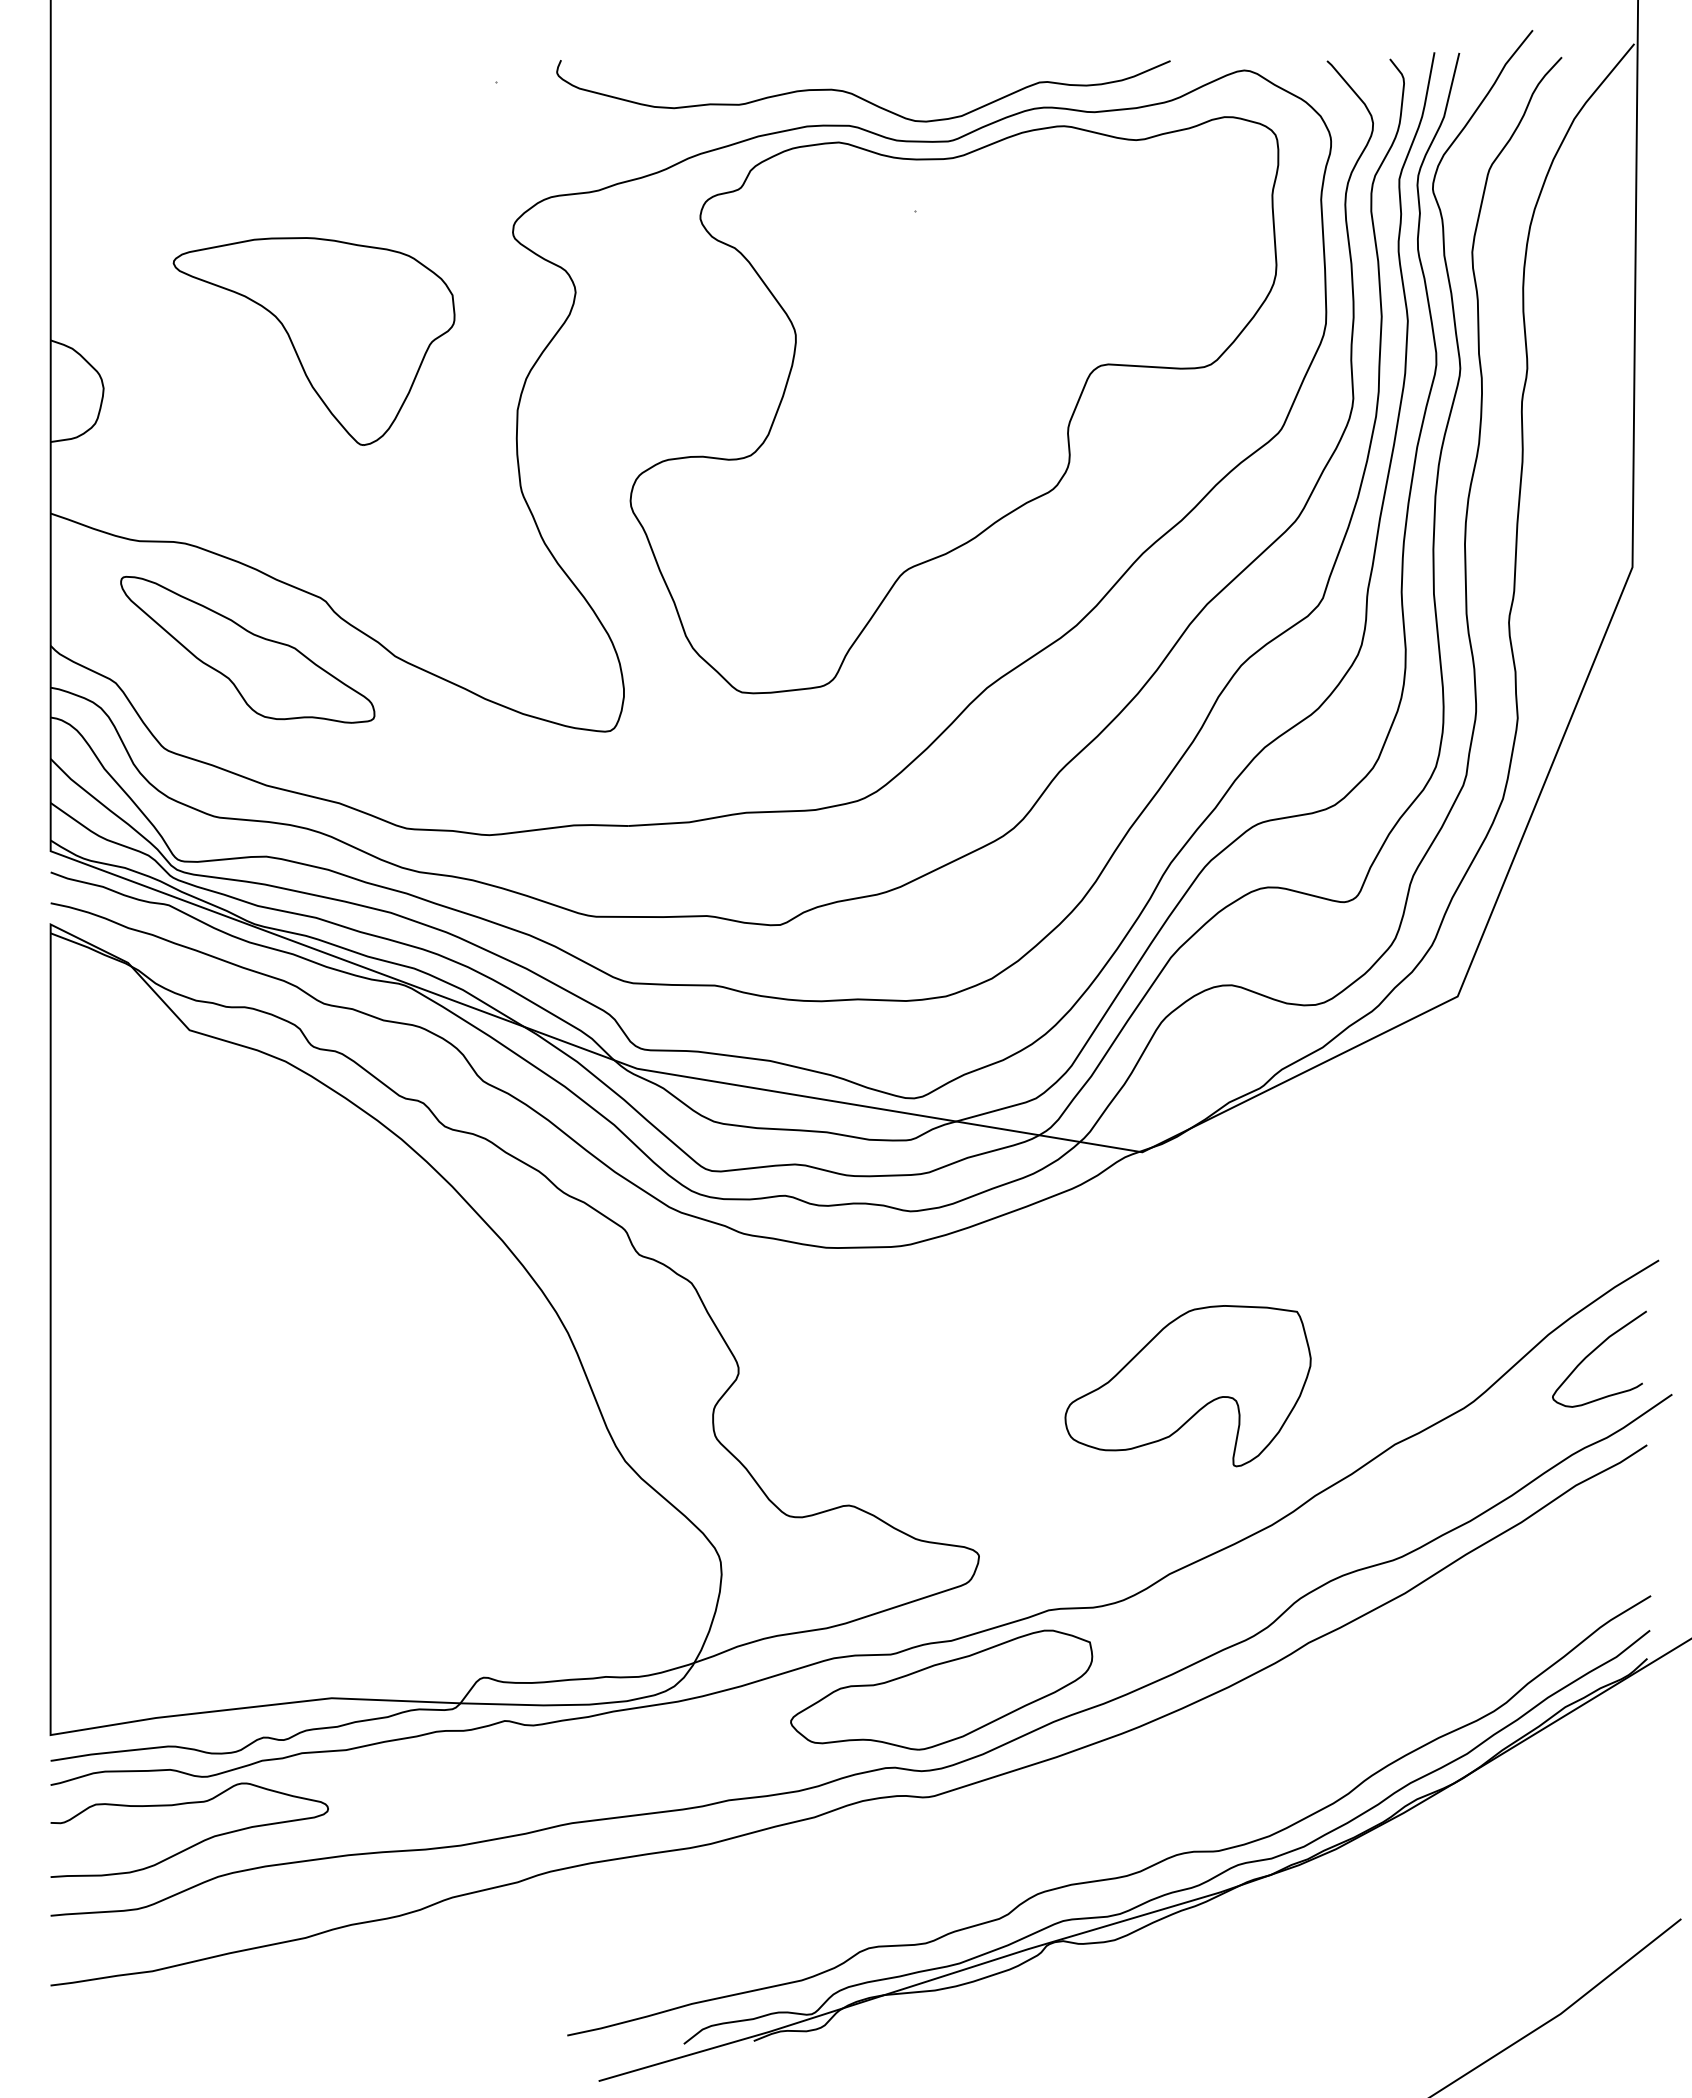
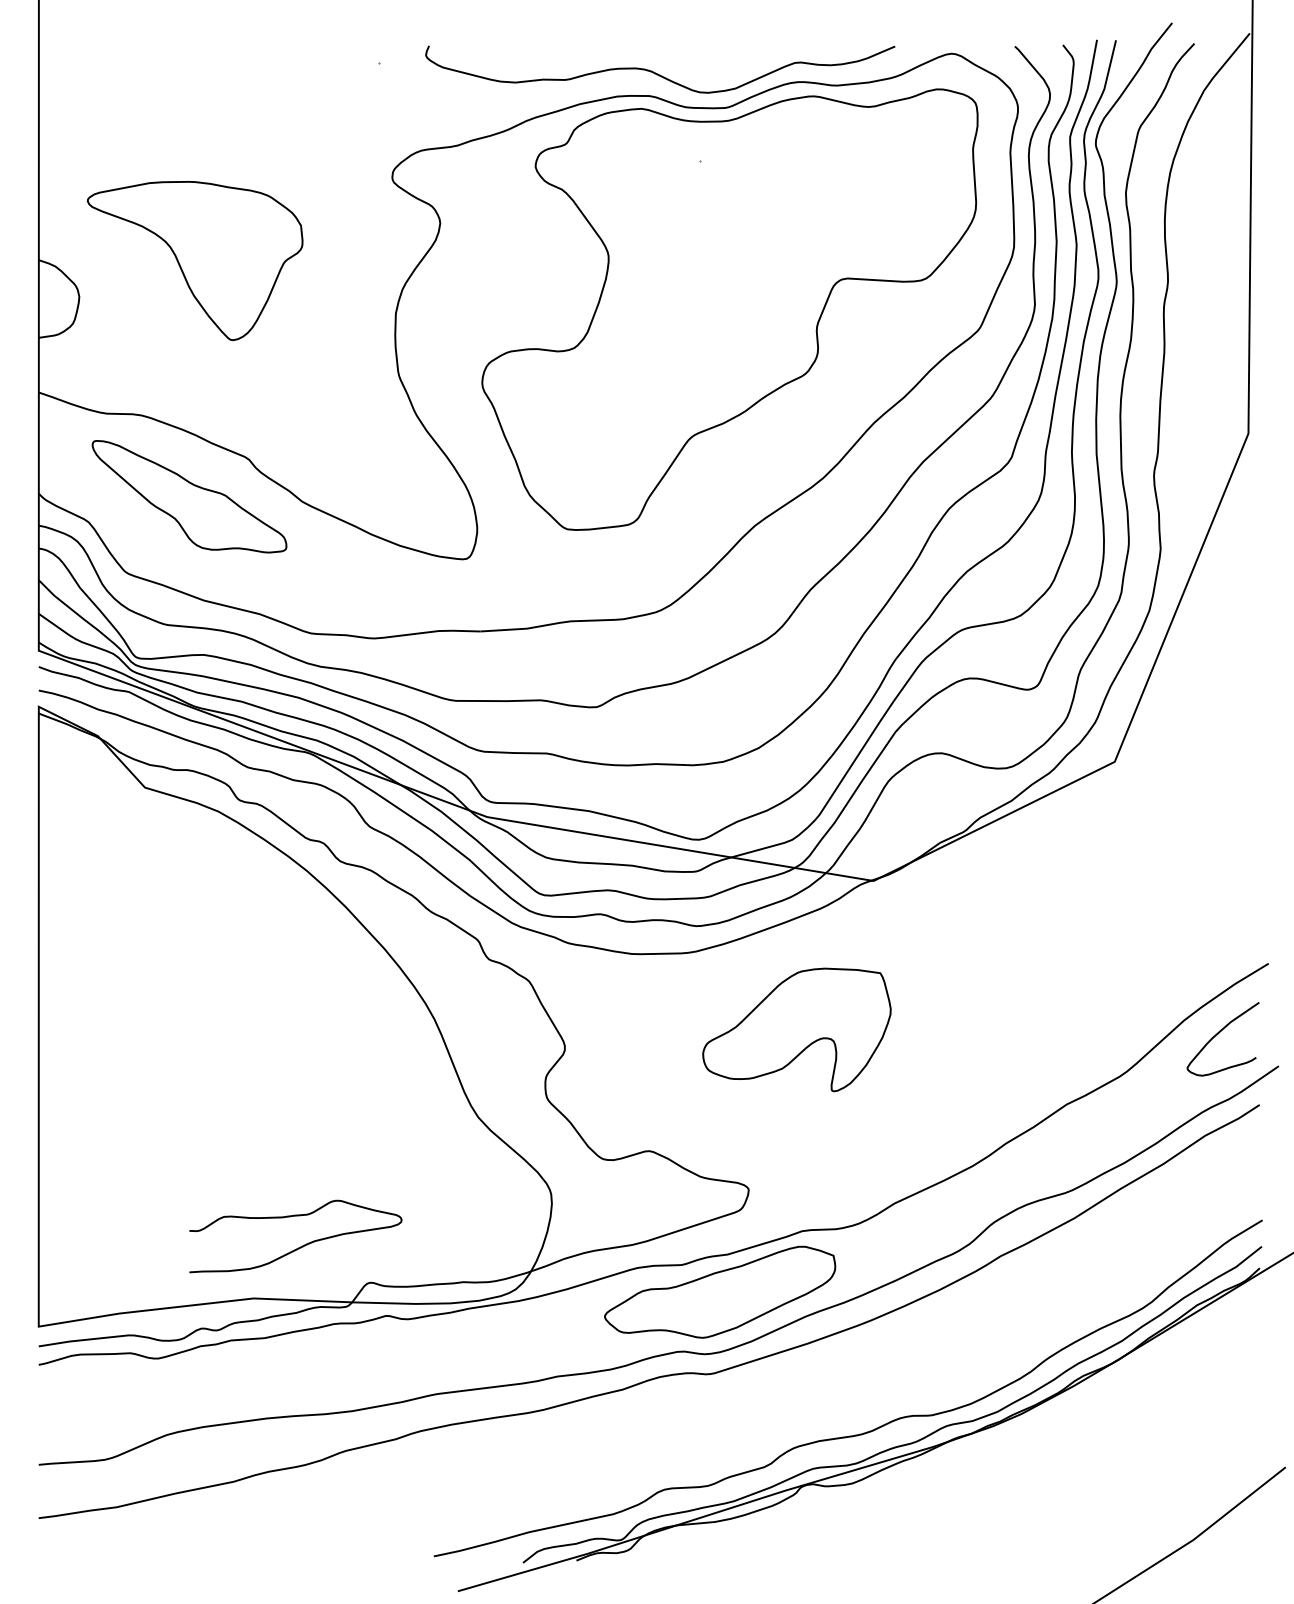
part: (313, 341) -> (194, 260), moved
part: (1187, 1386) -> (796, 1030), moved
curve: (195, 1843) -> (300, 1246), moved

